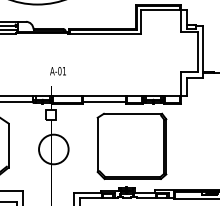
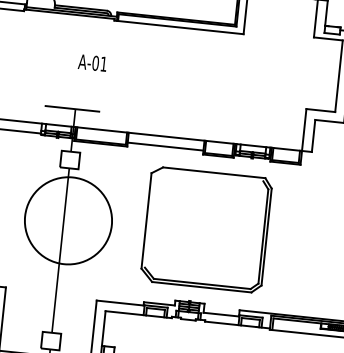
text: (57, 71) -> (91, 63), moved
line: (49, 86) -> (72, 109), added
circle: (53, 149) -> (67, 220), size x1.67

